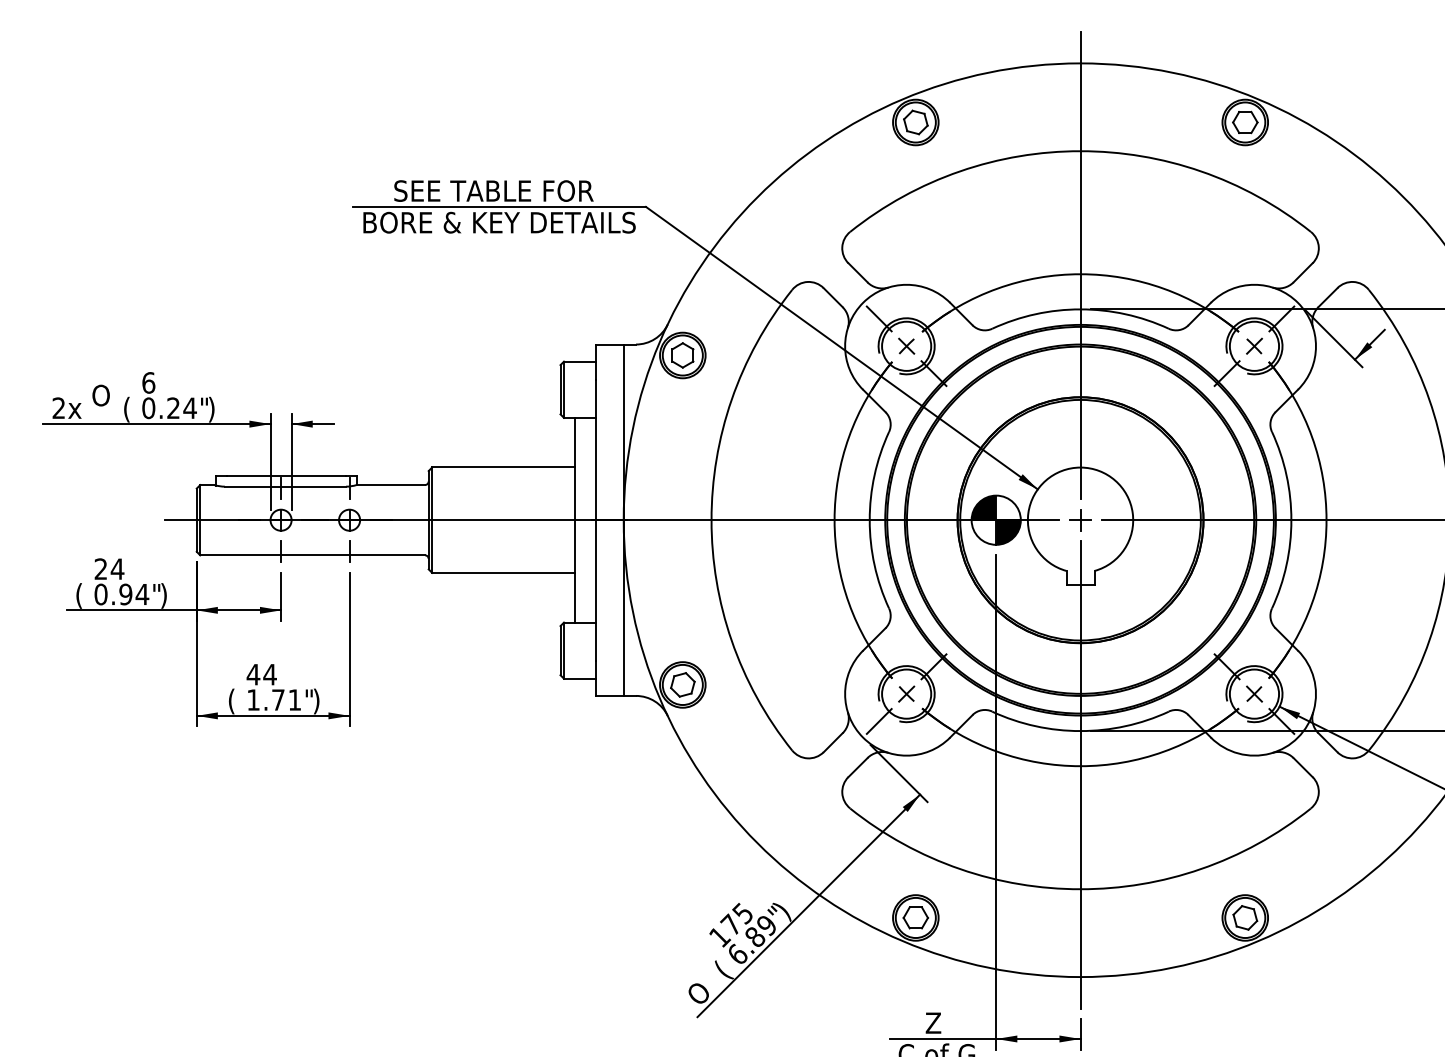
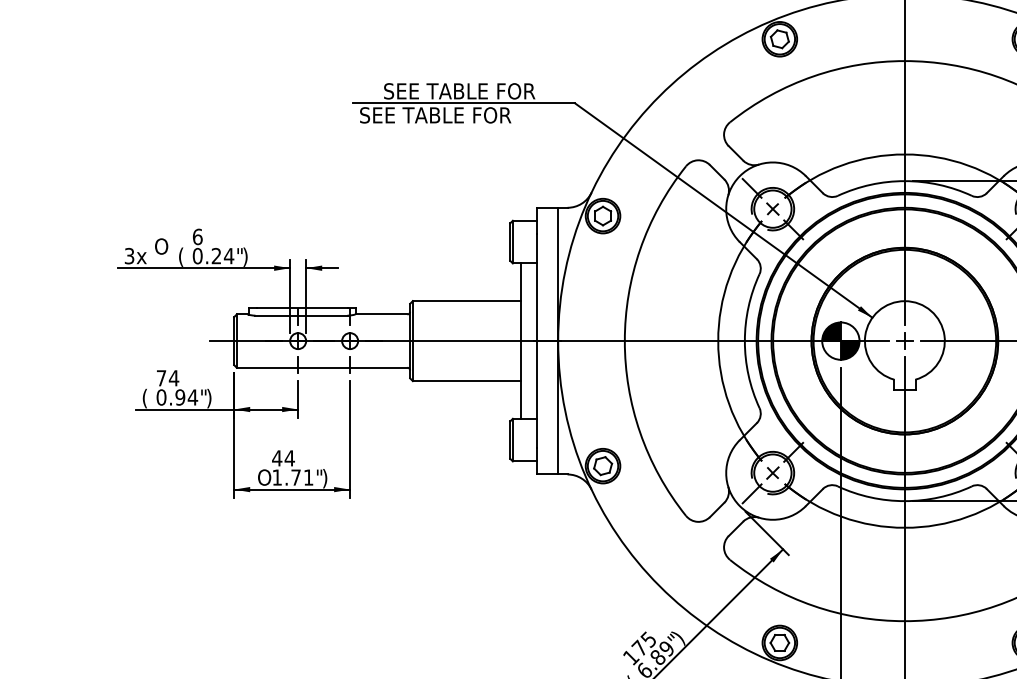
text: (498, 222) -> (463, 115), BORE & KEY DETAILS -> SEE TABLE FOR
text: (58, 408) -> (129, 256), 2x -> 3x
text: (100, 568) -> (161, 377), 24 -> 74
text: (236, 701) -> (264, 478), ( -> O

